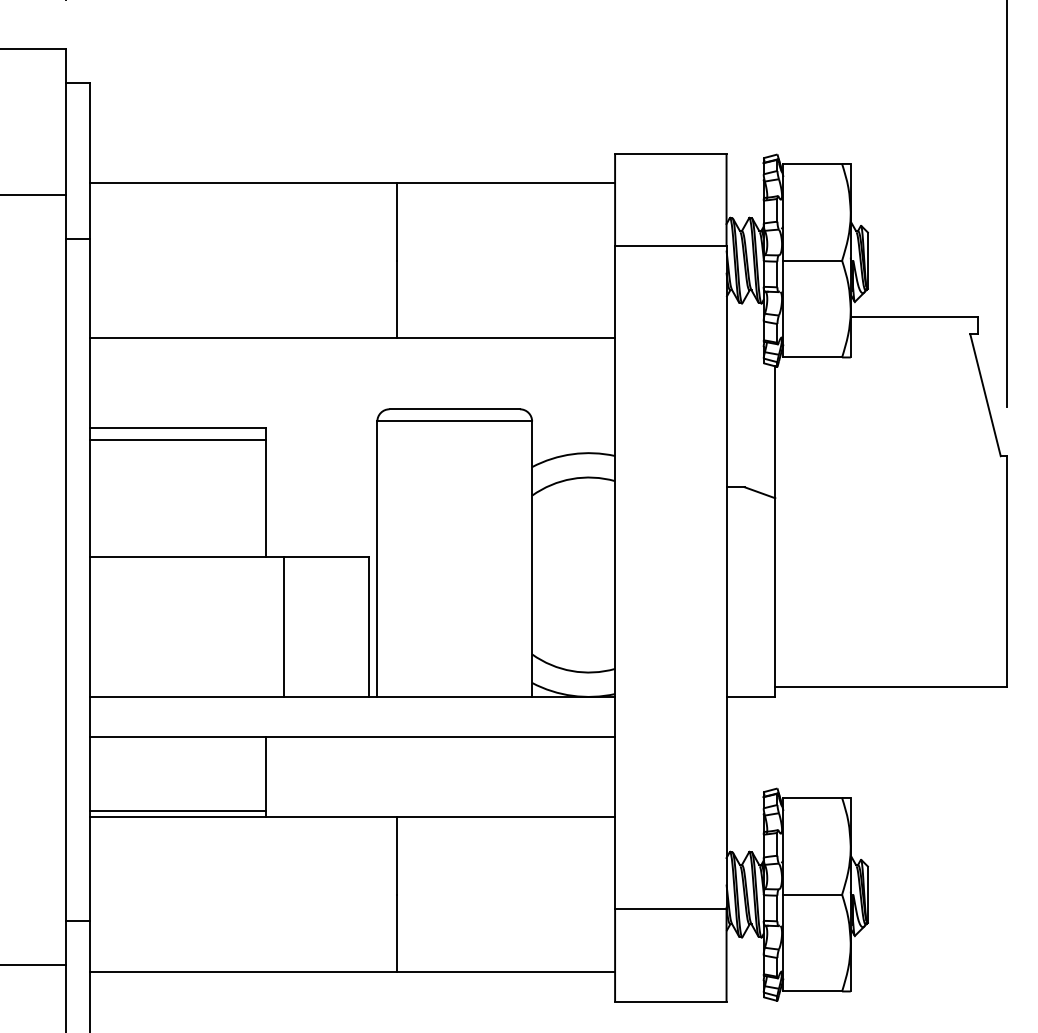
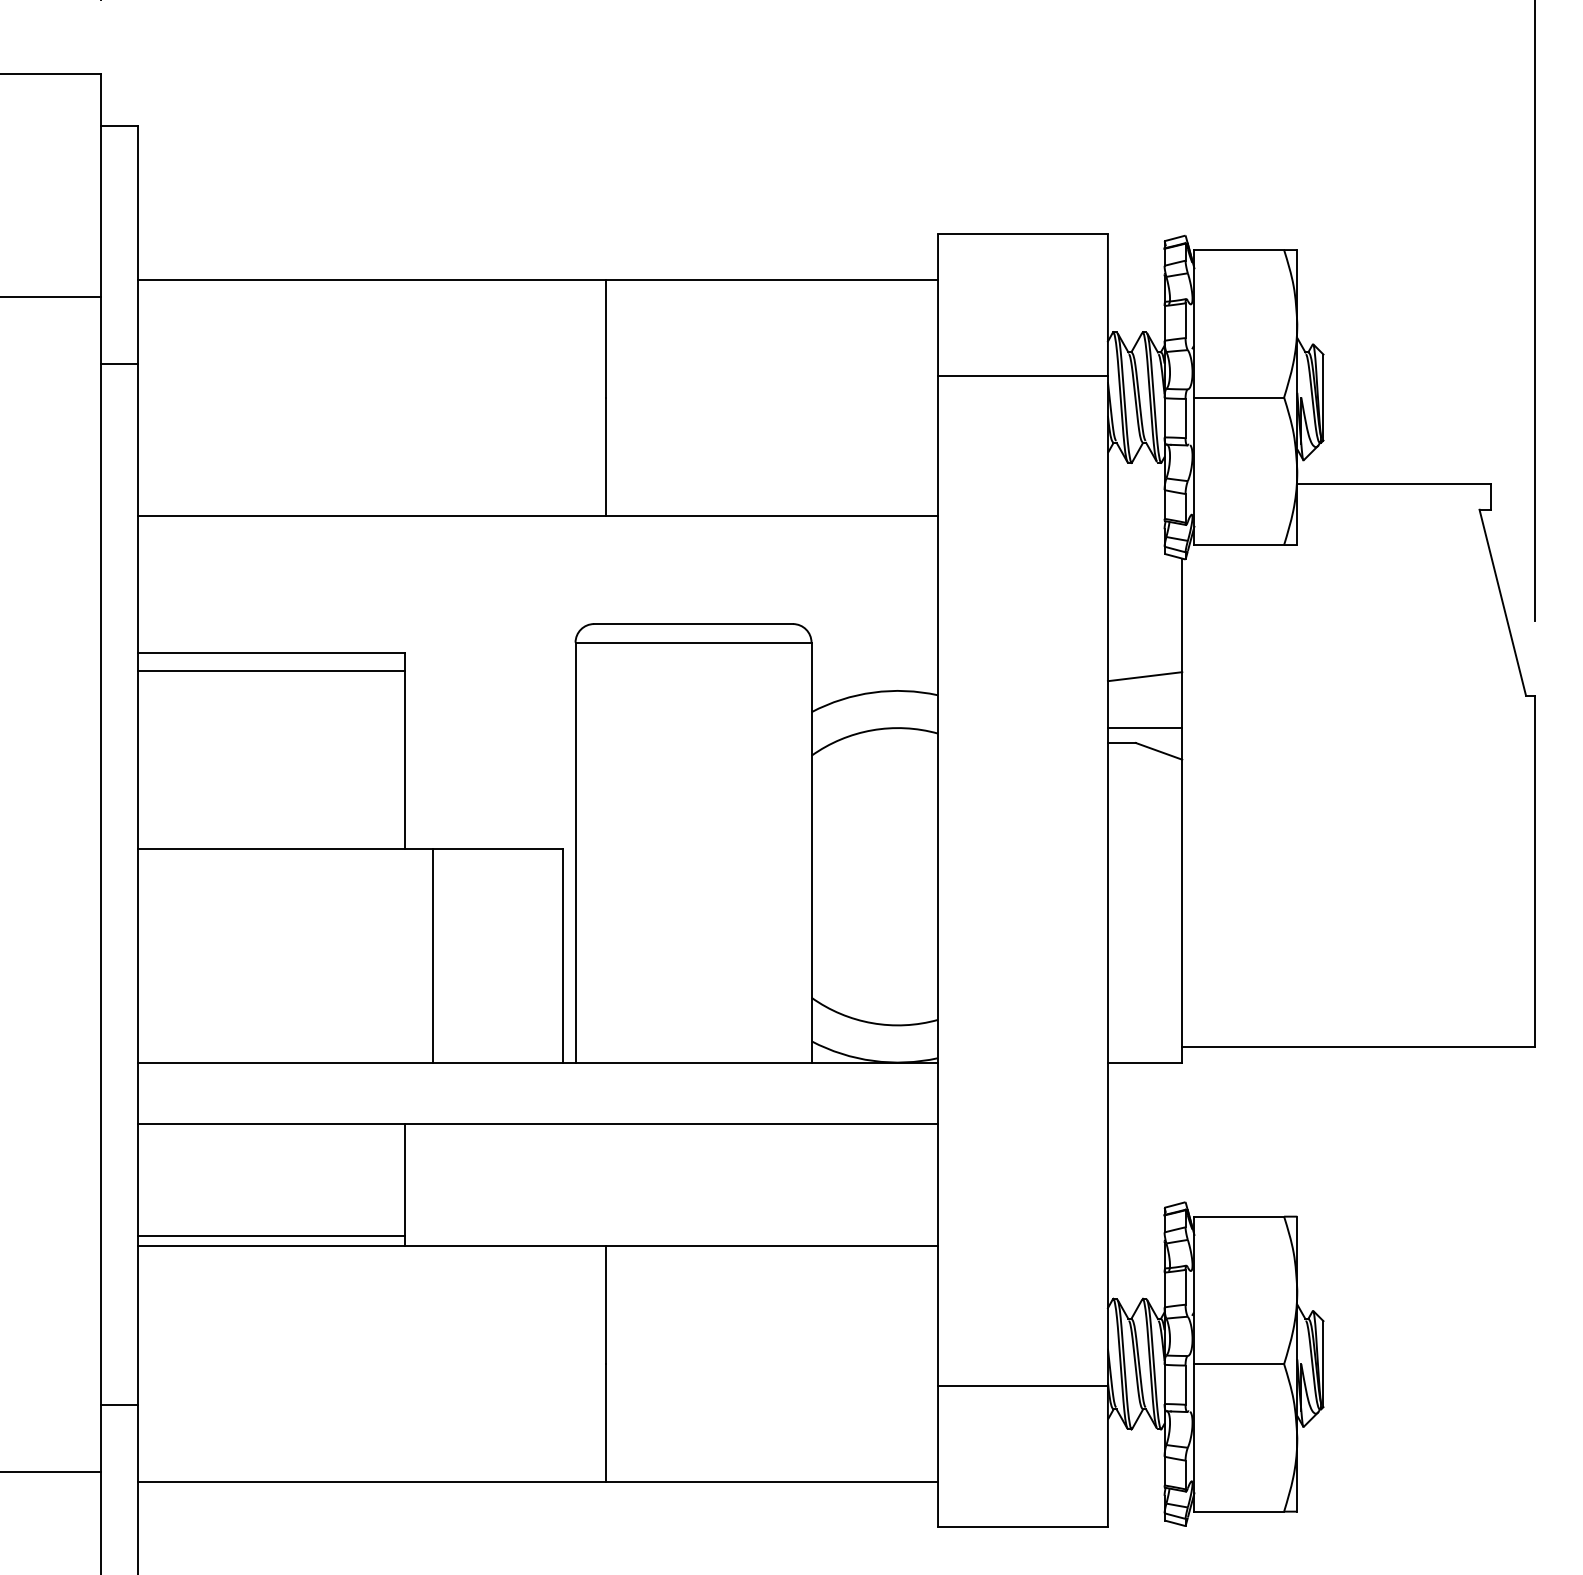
line: (750, 443) -> (1144, 676), added
line: (750, 477) -> (1144, 728), added

